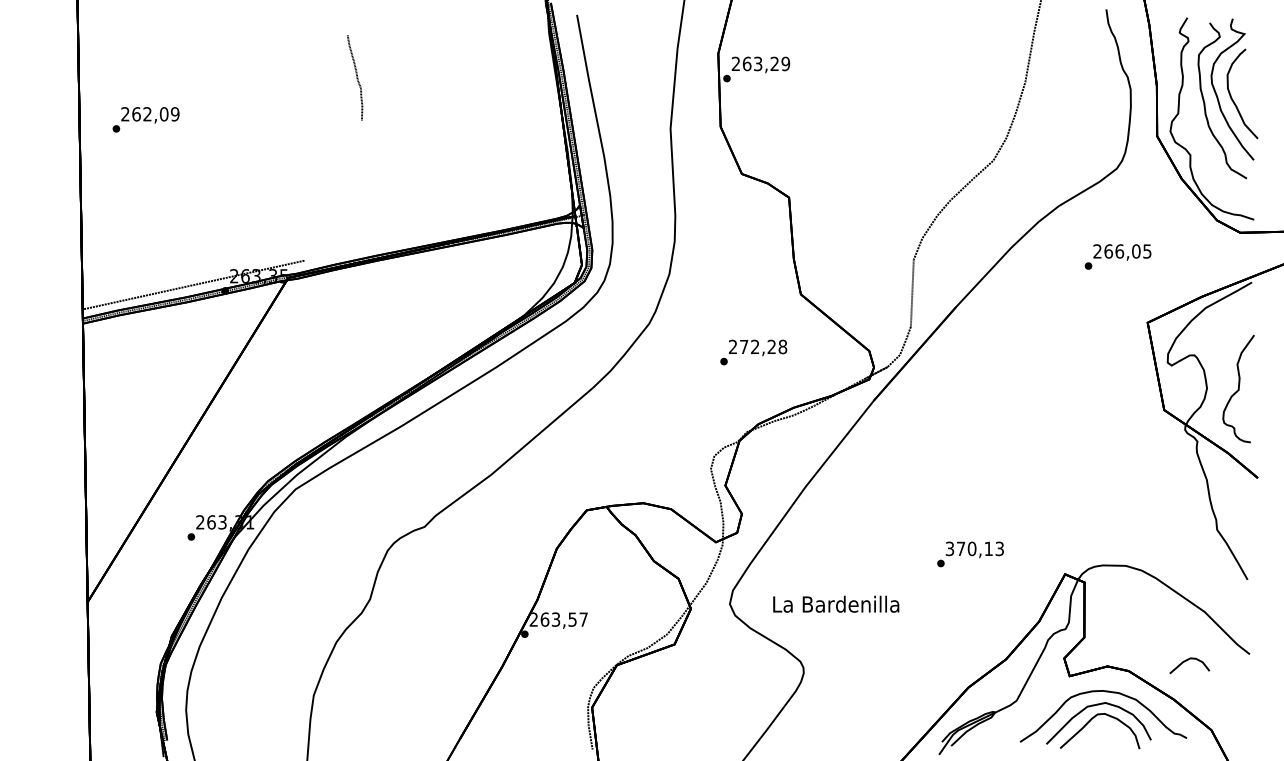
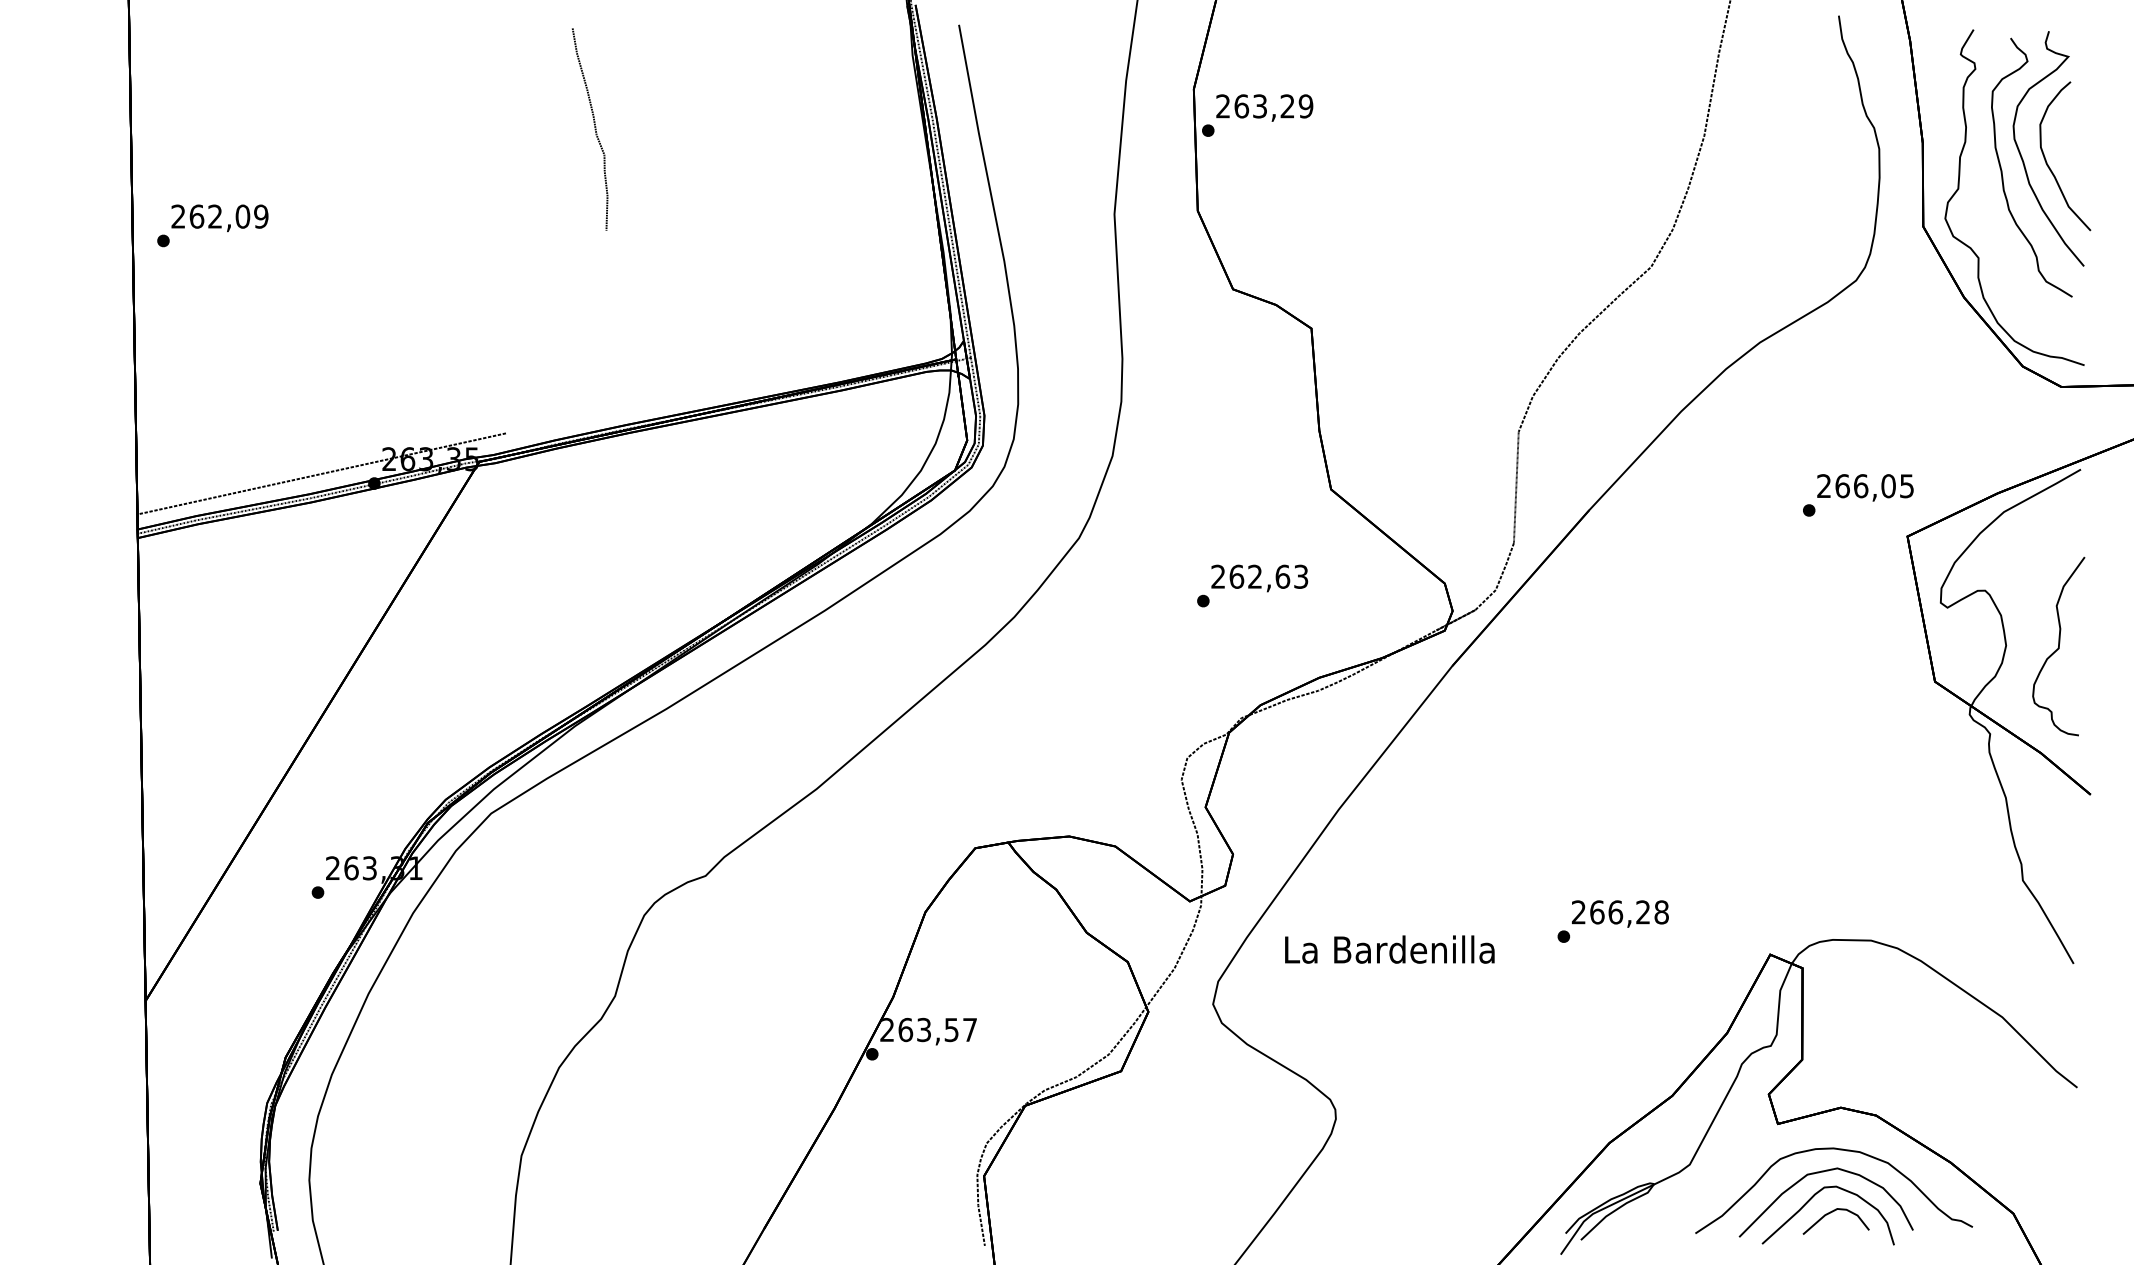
part: (354, 77) -> (589, 128), size x1.43
text: (145, 119) -> (211, 225), moved
text: (1117, 256) -> (1857, 494), moved
text: (763, 346) -> (1268, 575), 272,28 -> 262,63
text: (974, 548) -> (1619, 911), 370,13 -> 266,28
text: (836, 603) -> (1390, 948), moved
curve: (1186, 661) -> (1830, 1214), moved

